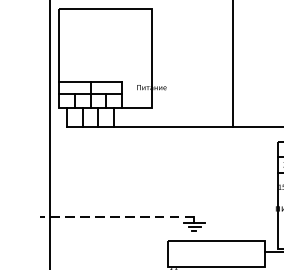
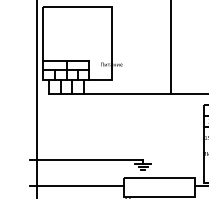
line: (117, 216) -> (86, 159), dashed -> solid
line: (103, 251) -> (76, 185), added

